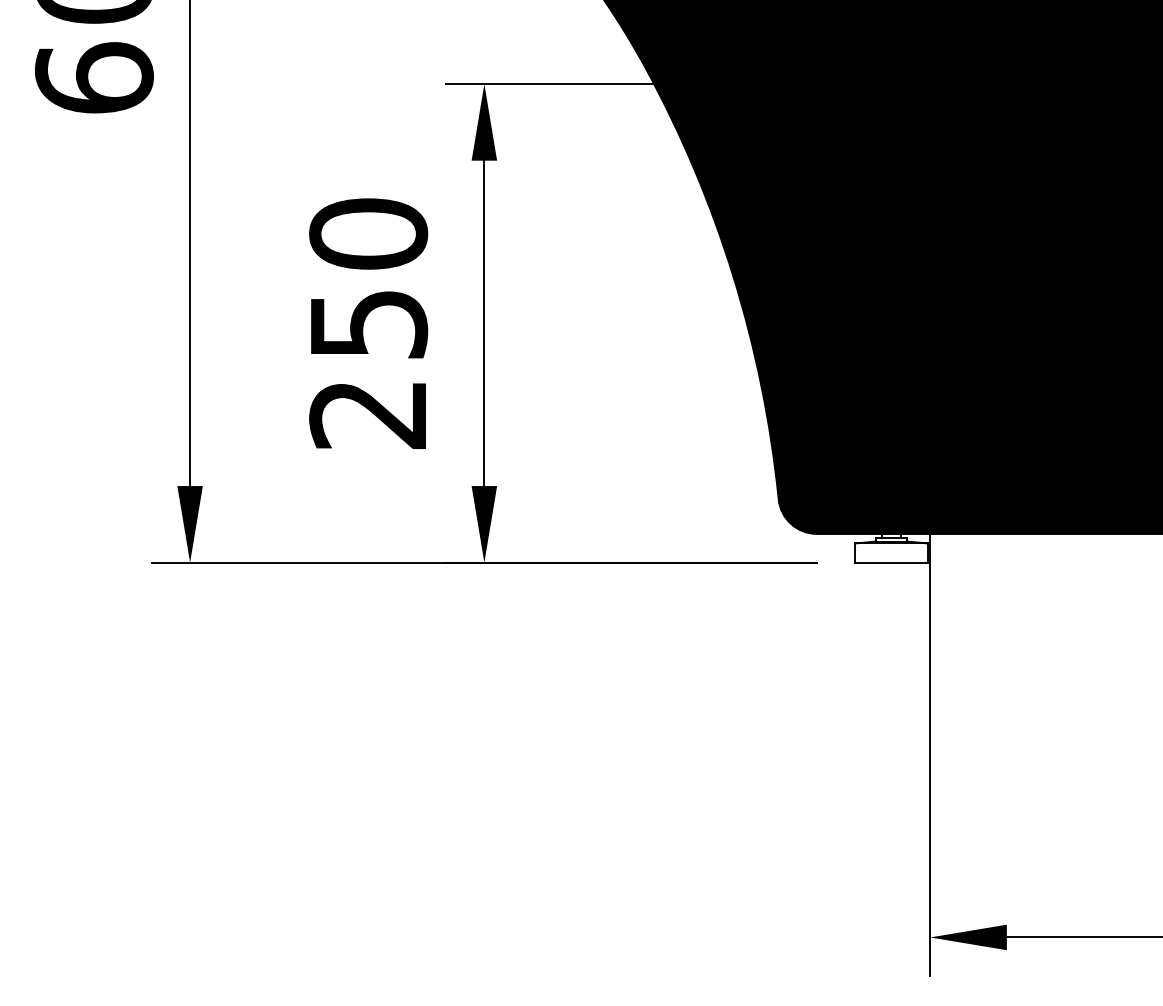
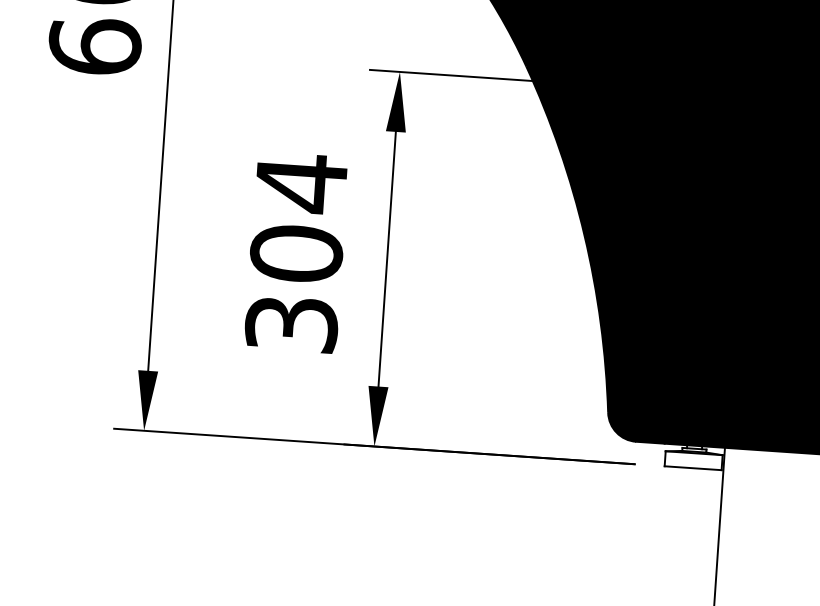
text: (368, 322) -> (296, 252), 250 -> 304

